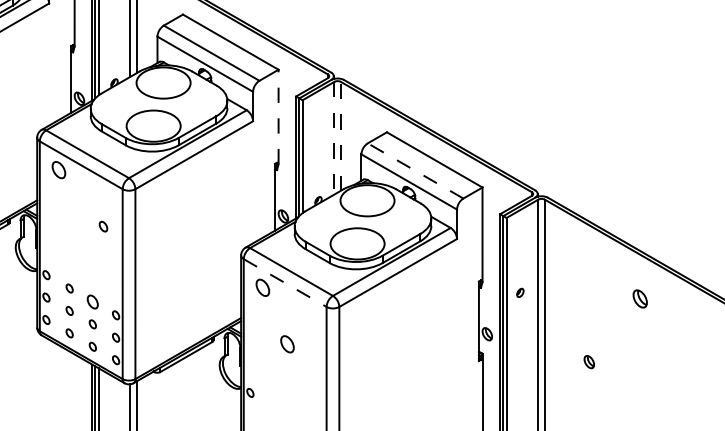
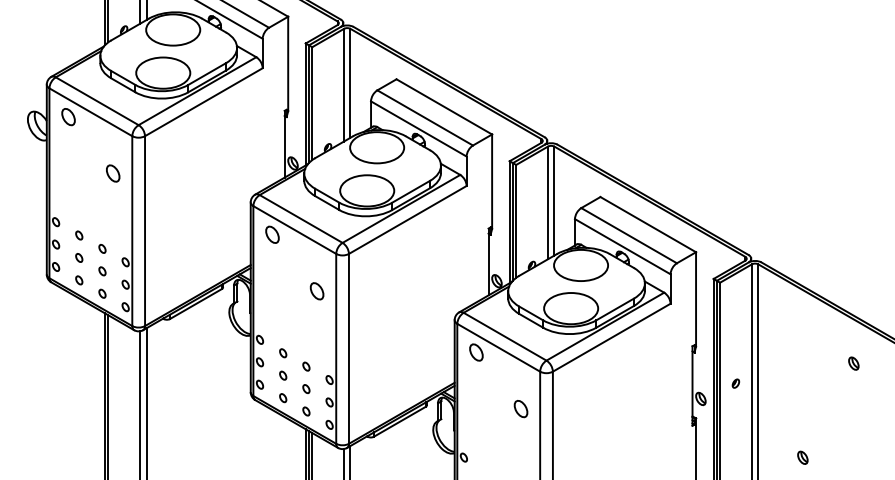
line: (278, 116) -> (492, 181), dashed -> solid
line: (340, 135) -> (554, 200), dashed -> solid
line: (333, 138) -> (547, 203), dashed -> solid
line: (414, 170) -> (628, 235), dashed -> solid
part: (102, 226) -> (316, 291), size x1.67
line: (284, 282) -> (498, 347), dashed -> solid
part: (519, 292) -> (735, 383), moved
part: (639, 298) -> (853, 363), size x0.71
part: (92, 301) -> (306, 366), size x0.62
part: (286, 344) -> (520, 409), moved
part: (588, 361) -> (802, 457), moved

